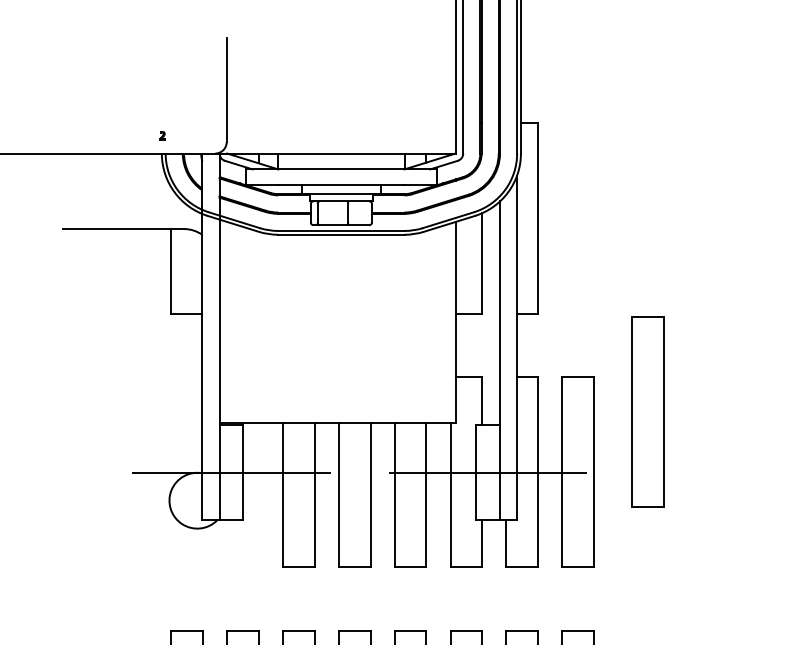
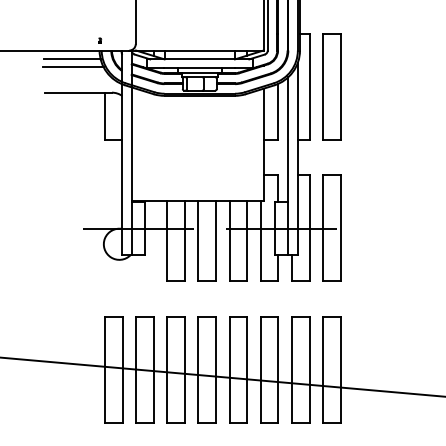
line: (111, 169) -> (71, 59), added
line: (113, 183) -> (72, 67), added
part: (647, 411) -> (331, 86), moved

